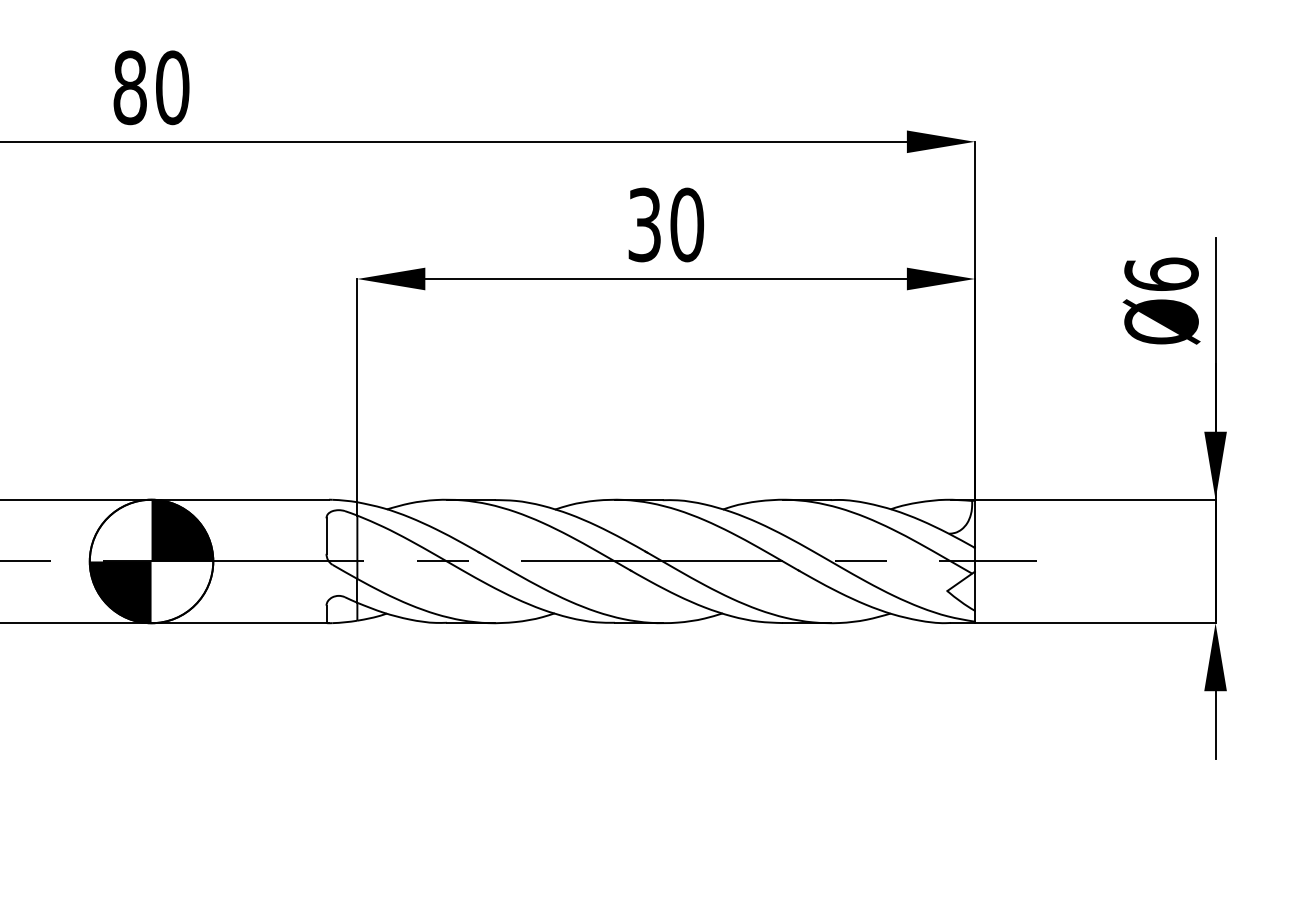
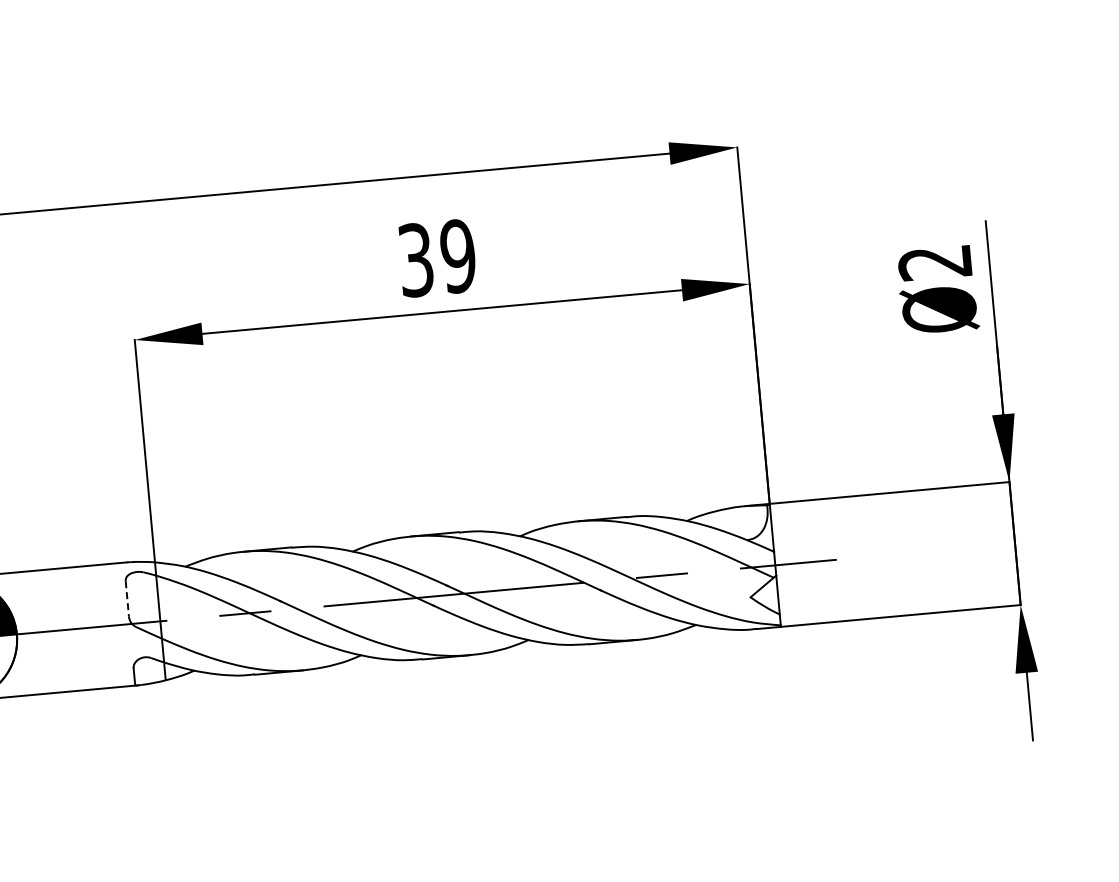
text: (687, 224) -> (458, 255), 30 -> 39
text: (1161, 273) -> (935, 261), Ø6 -> Ø2
line: (326, 536) -> (127, 599), solid -> dashed

